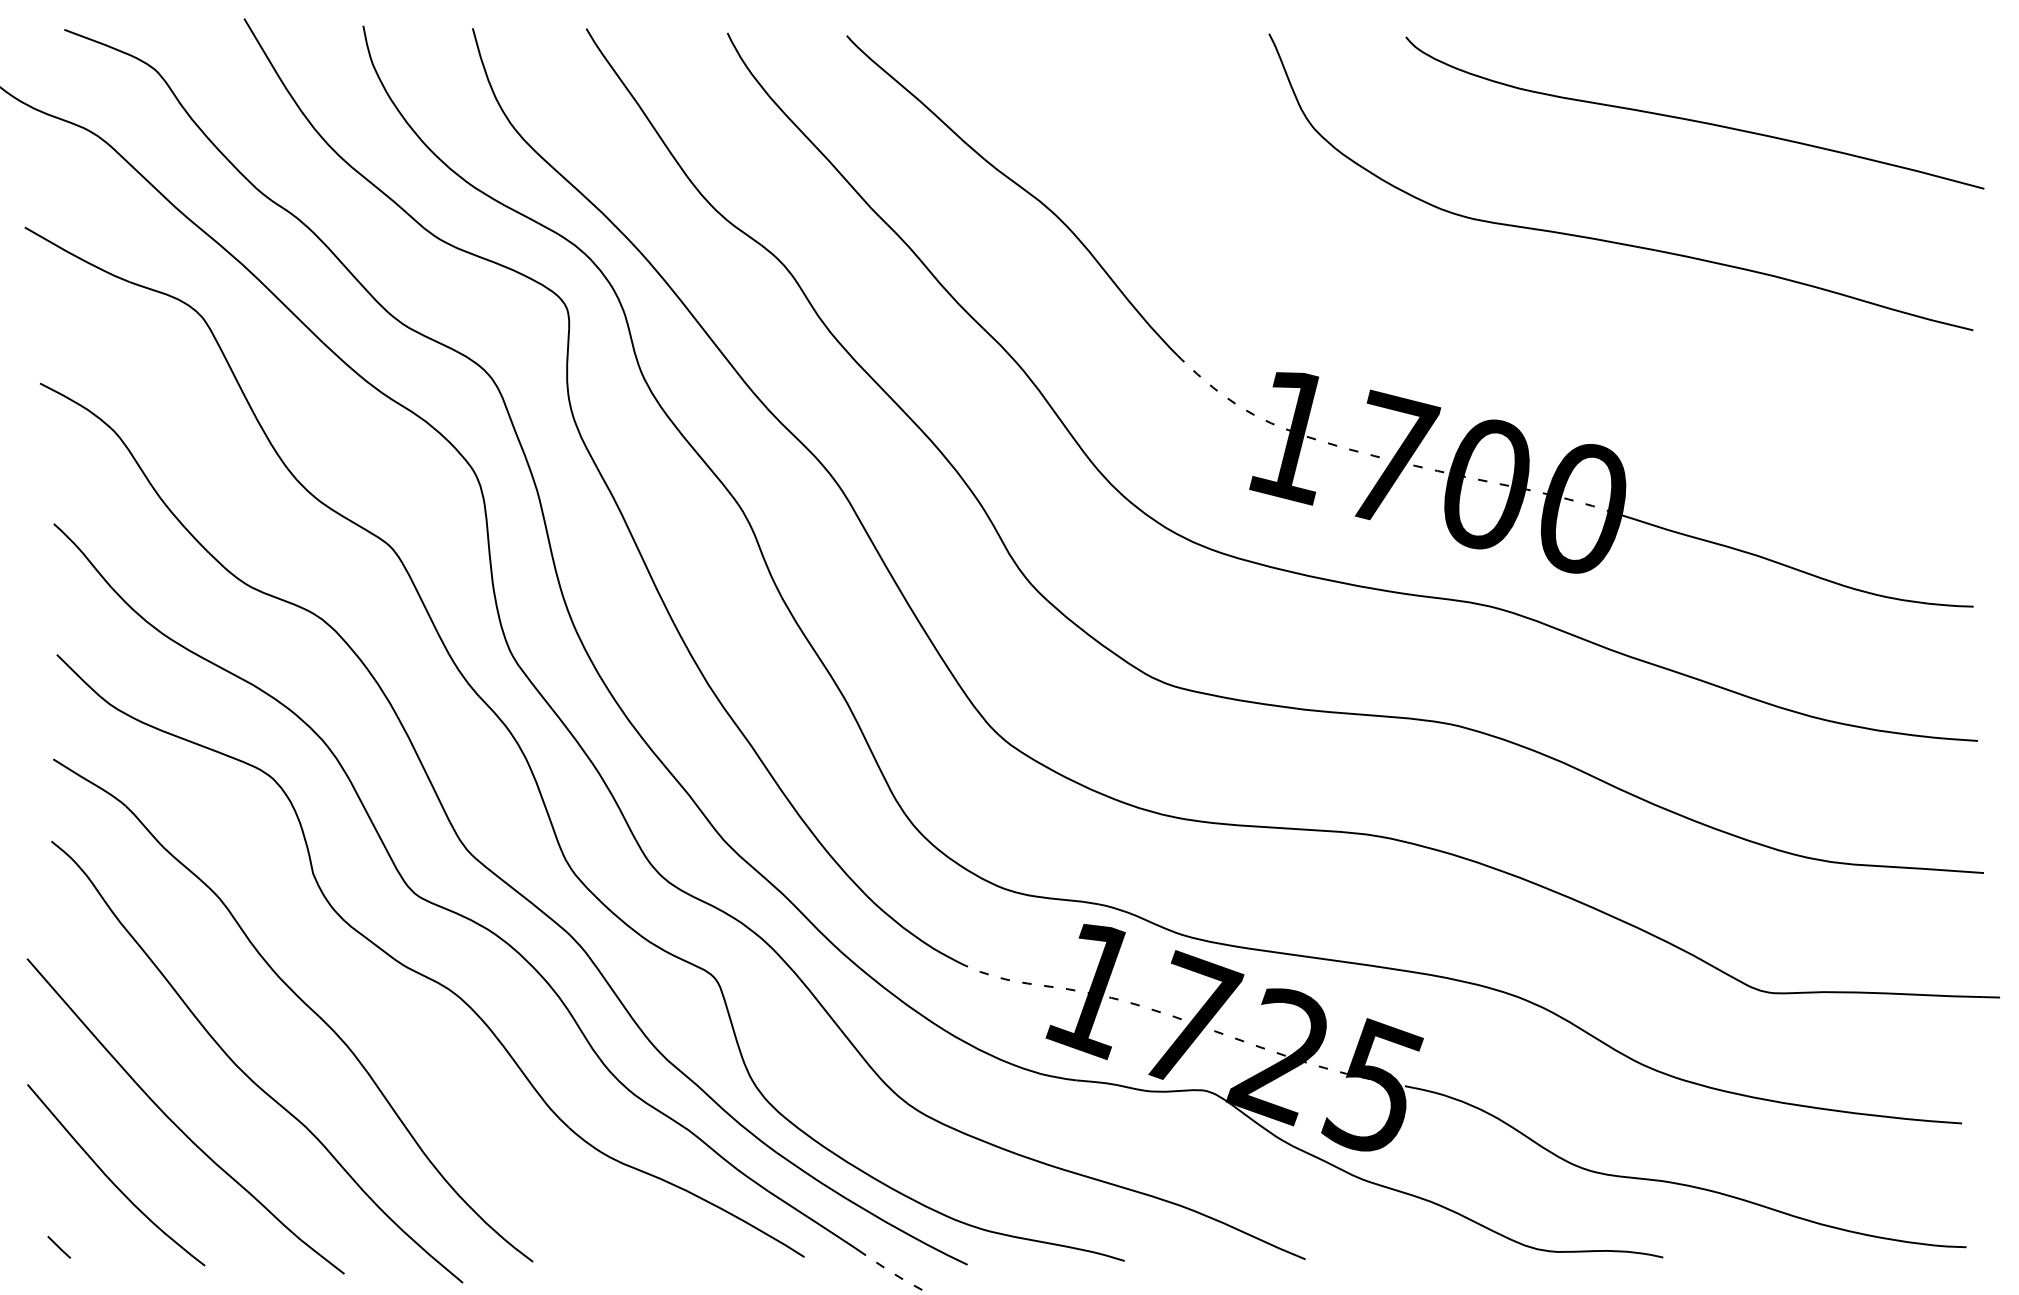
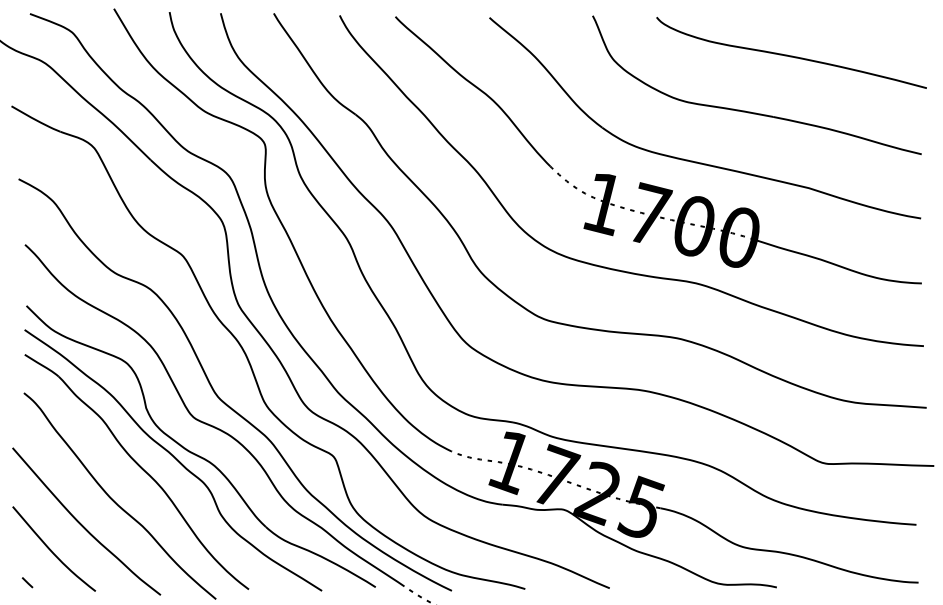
part: (1493, 345) -> (697, 161), added
curve: (373, 981) -> (174, 458), added

